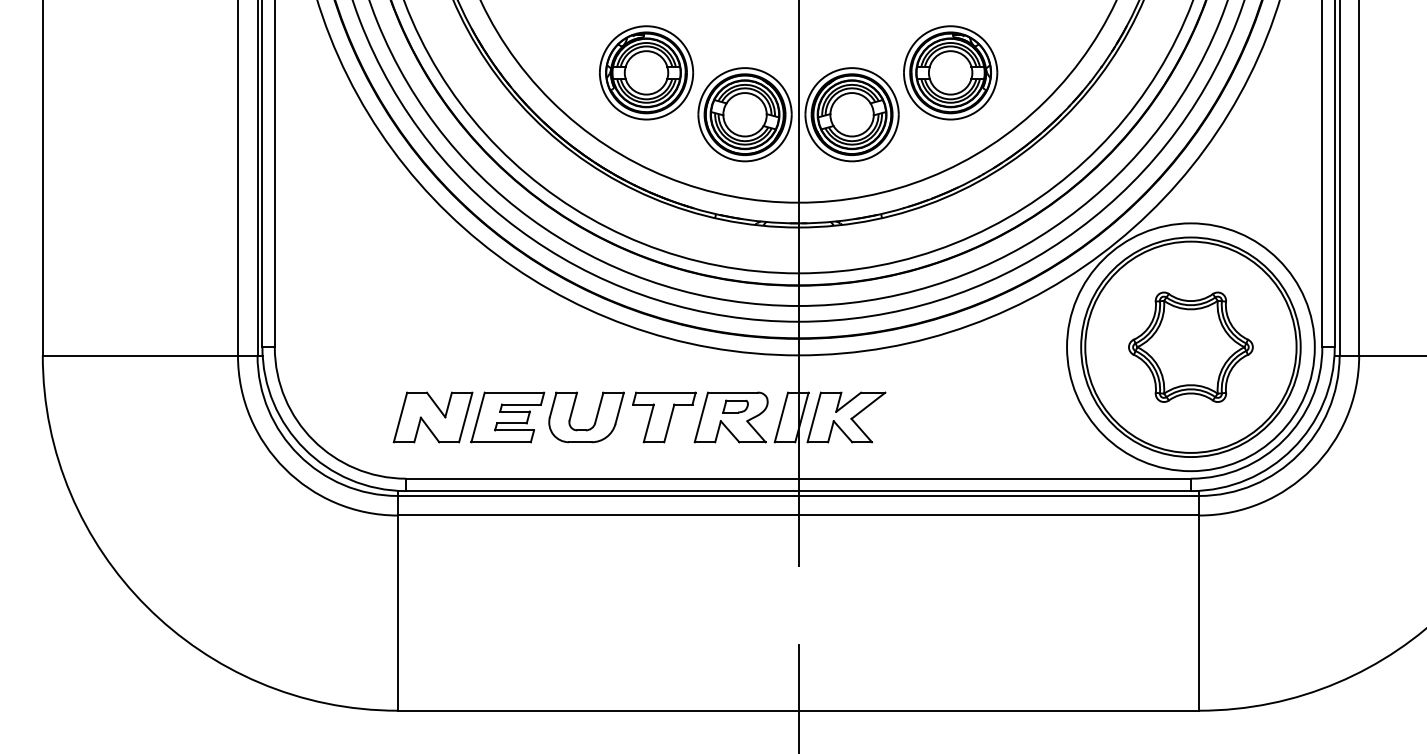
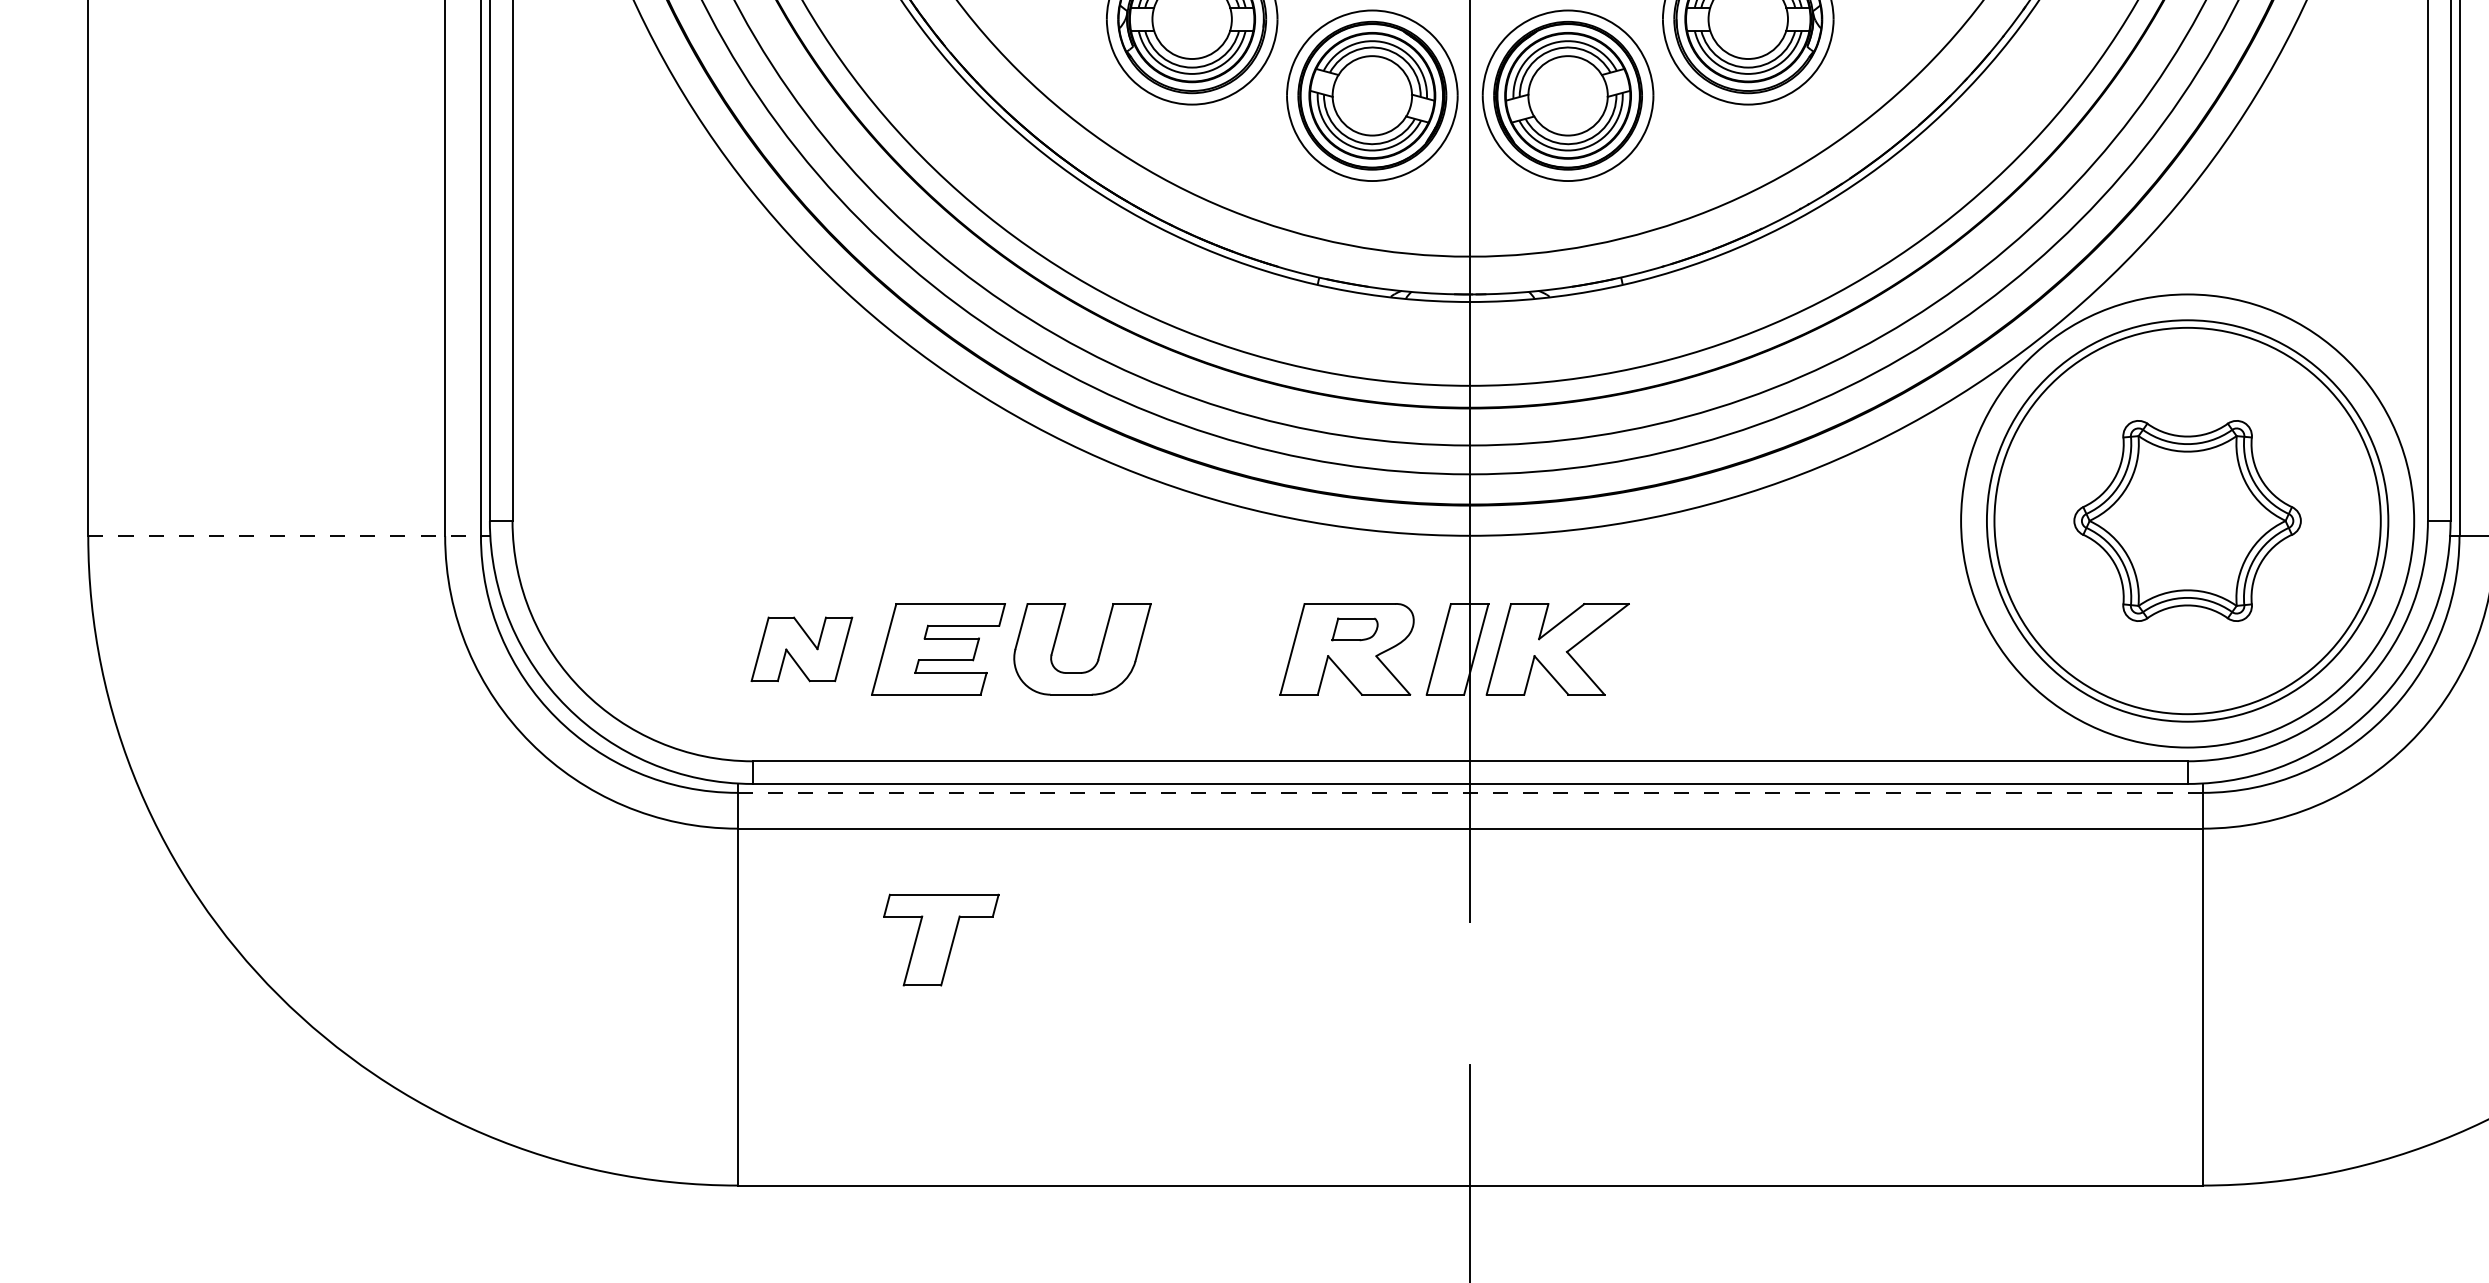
line: (150, 355) -> (285, 536), solid -> dashed
part: (432, 417) -> (800, 649), size x0.7
part: (664, 417) -> (941, 940), moved
line: (798, 495) -> (1470, 792), solid -> dashed

